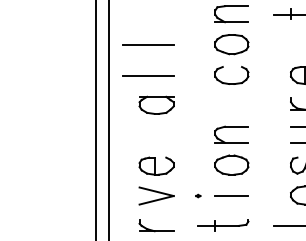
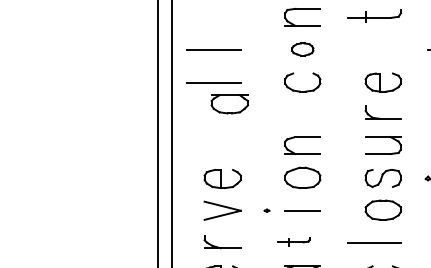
part: (231, 44) -> (302, 49), size x0.6
part: (156, 105) -> (229, 104), moved
part: (223, 224) -> (293, 241), size x0.6

